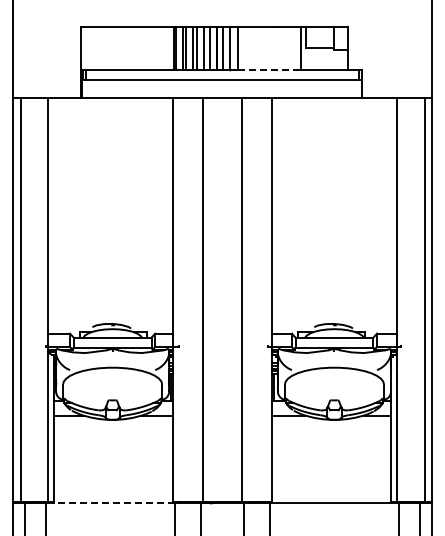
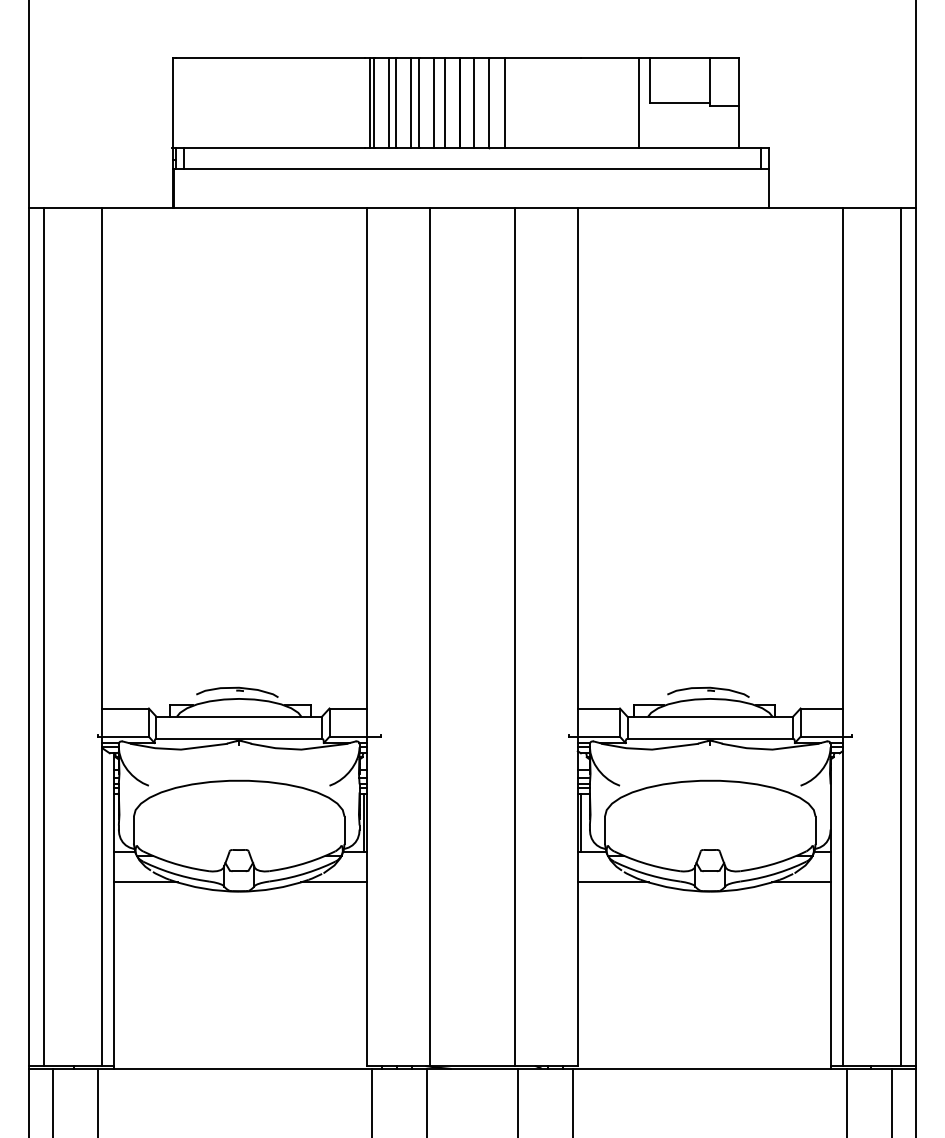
line: (269, 69) -> (572, 147), dashed -> solid
line: (110, 503) -> (234, 1069), dashed -> solid

